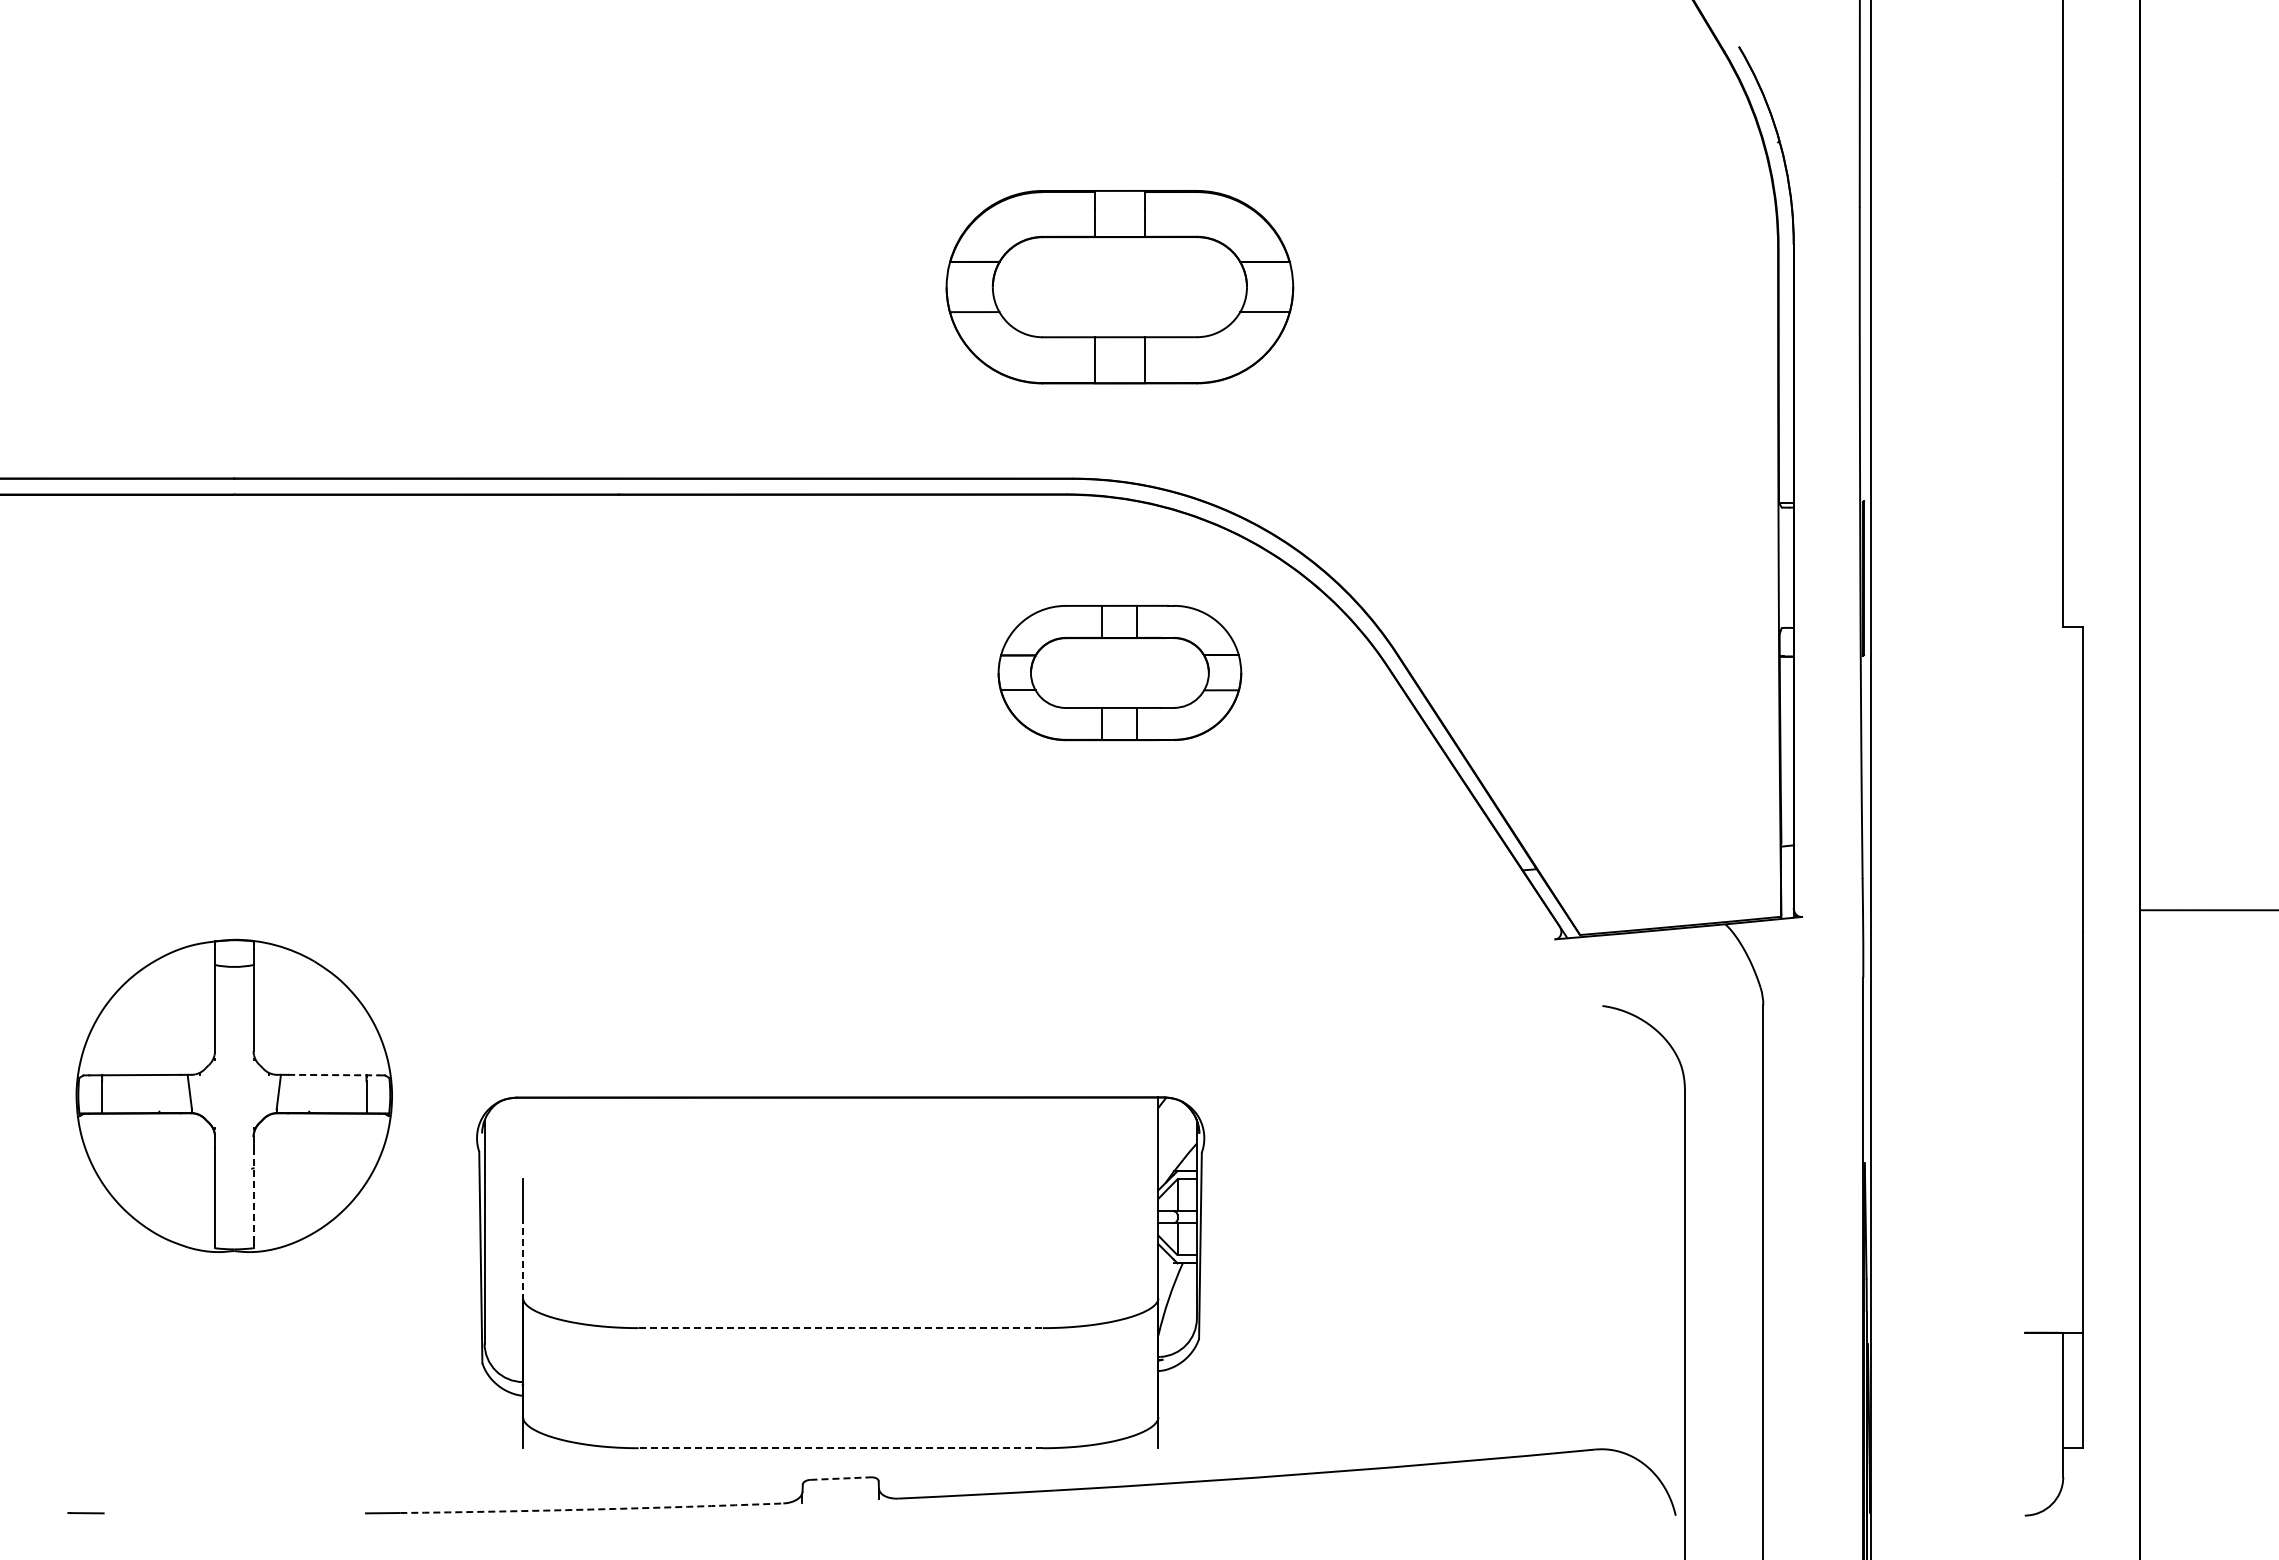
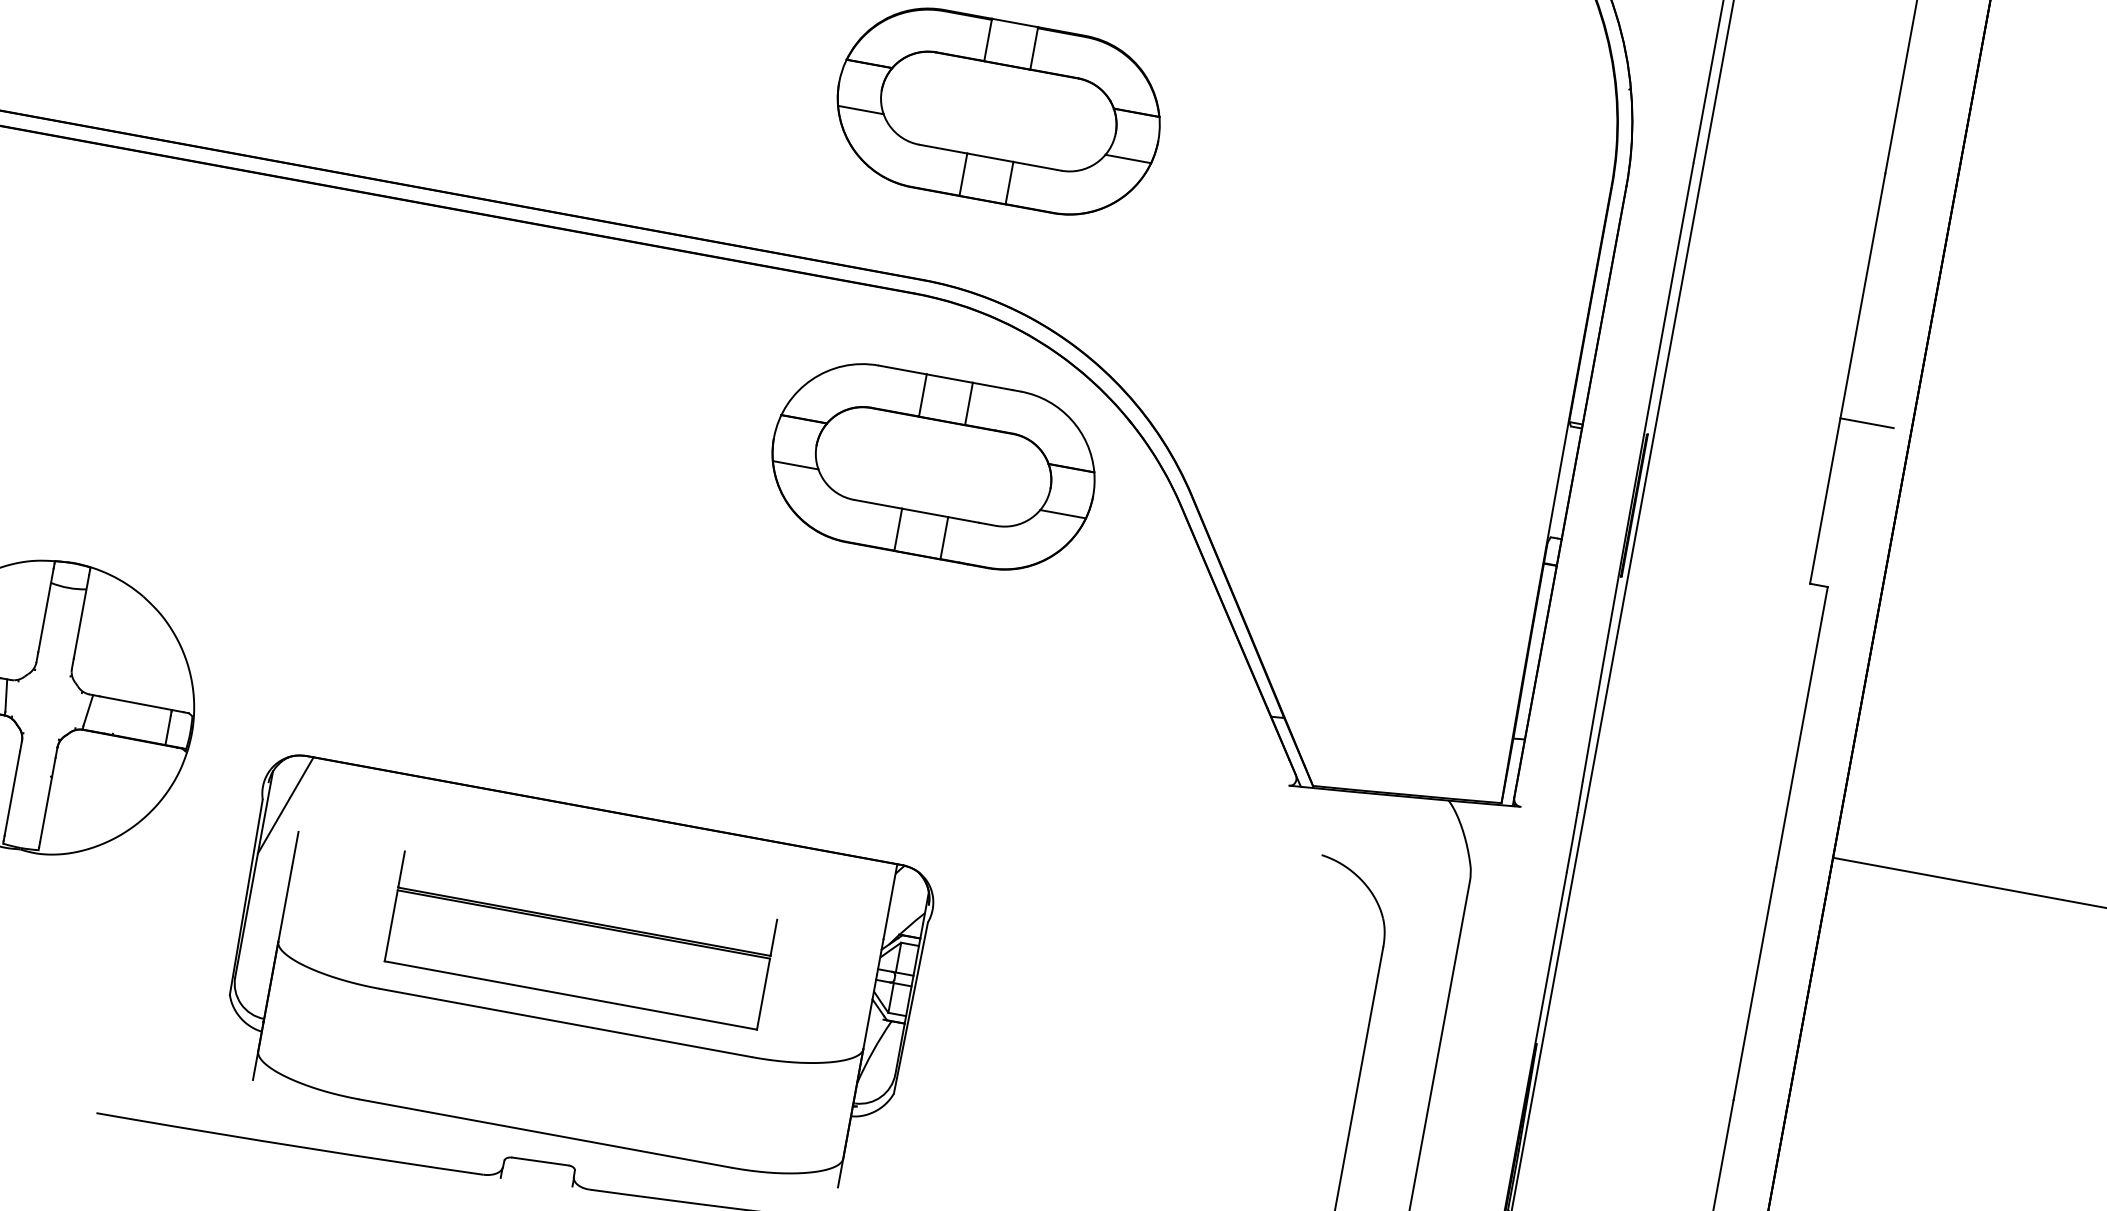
line: (2092, 447) -> (1867, 423), added
part: (1119, 672) -> (933, 466), size x1.43
line: (333, 1075) -> (141, 704), dashed -> solid
line: (504, 1153) -> (285, 805), added
line: (253, 1193) -> (47, 799), dashed -> solid
part: (840, 1238) -> (580, 940), added
line: (523, 1258) -> (285, 905), dashed -> solid
line: (841, 1328) -> (566, 1023), dashed -> solid
line: (840, 1448) -> (545, 1133), dashed -> solid
line: (841, 1478) -> (541, 1161), dashed -> solid
arc: (591, 1509) -> (305, 1147), dashed -> solid

